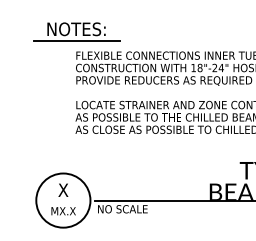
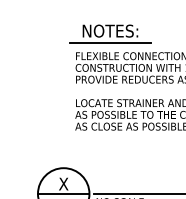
part: (76, 31) -> (110, 33), moved
line: (63, 200) -> (63, 193), added

